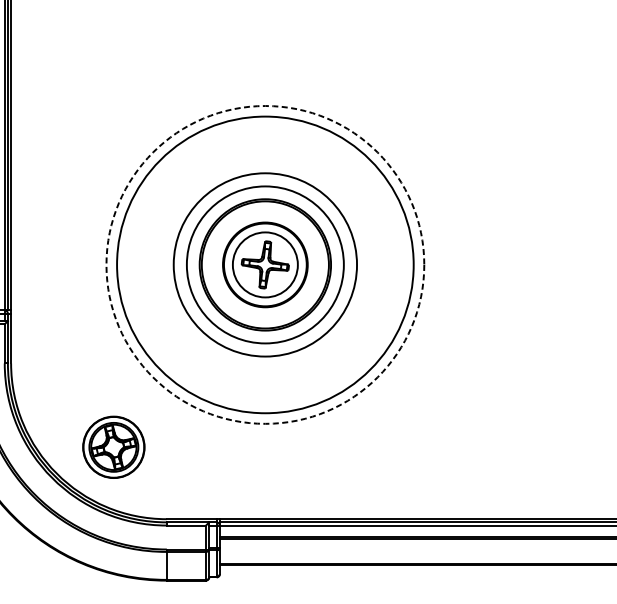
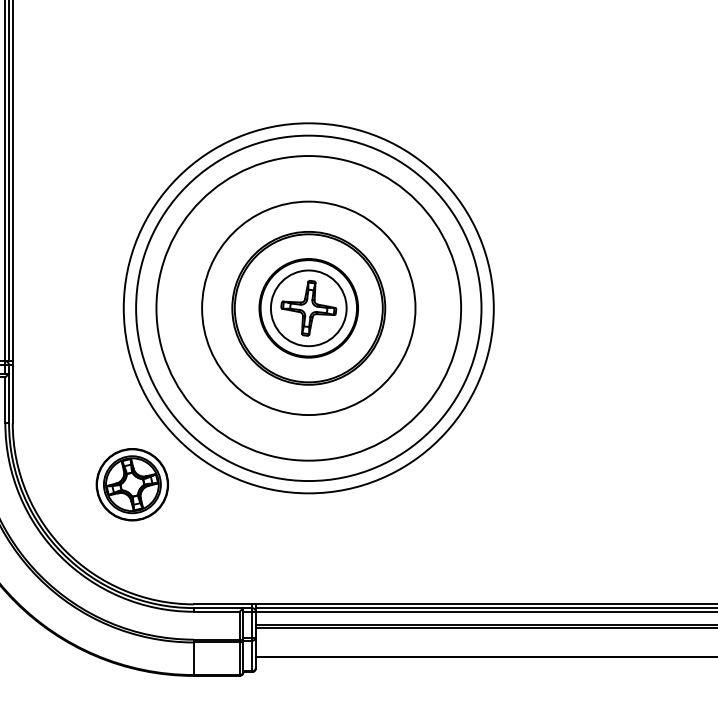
circle: (265, 265) -> (308, 308), dashed -> solid
circle: (265, 265) -> (308, 308), size x1.67
part: (113, 447) -> (132, 484), moved

